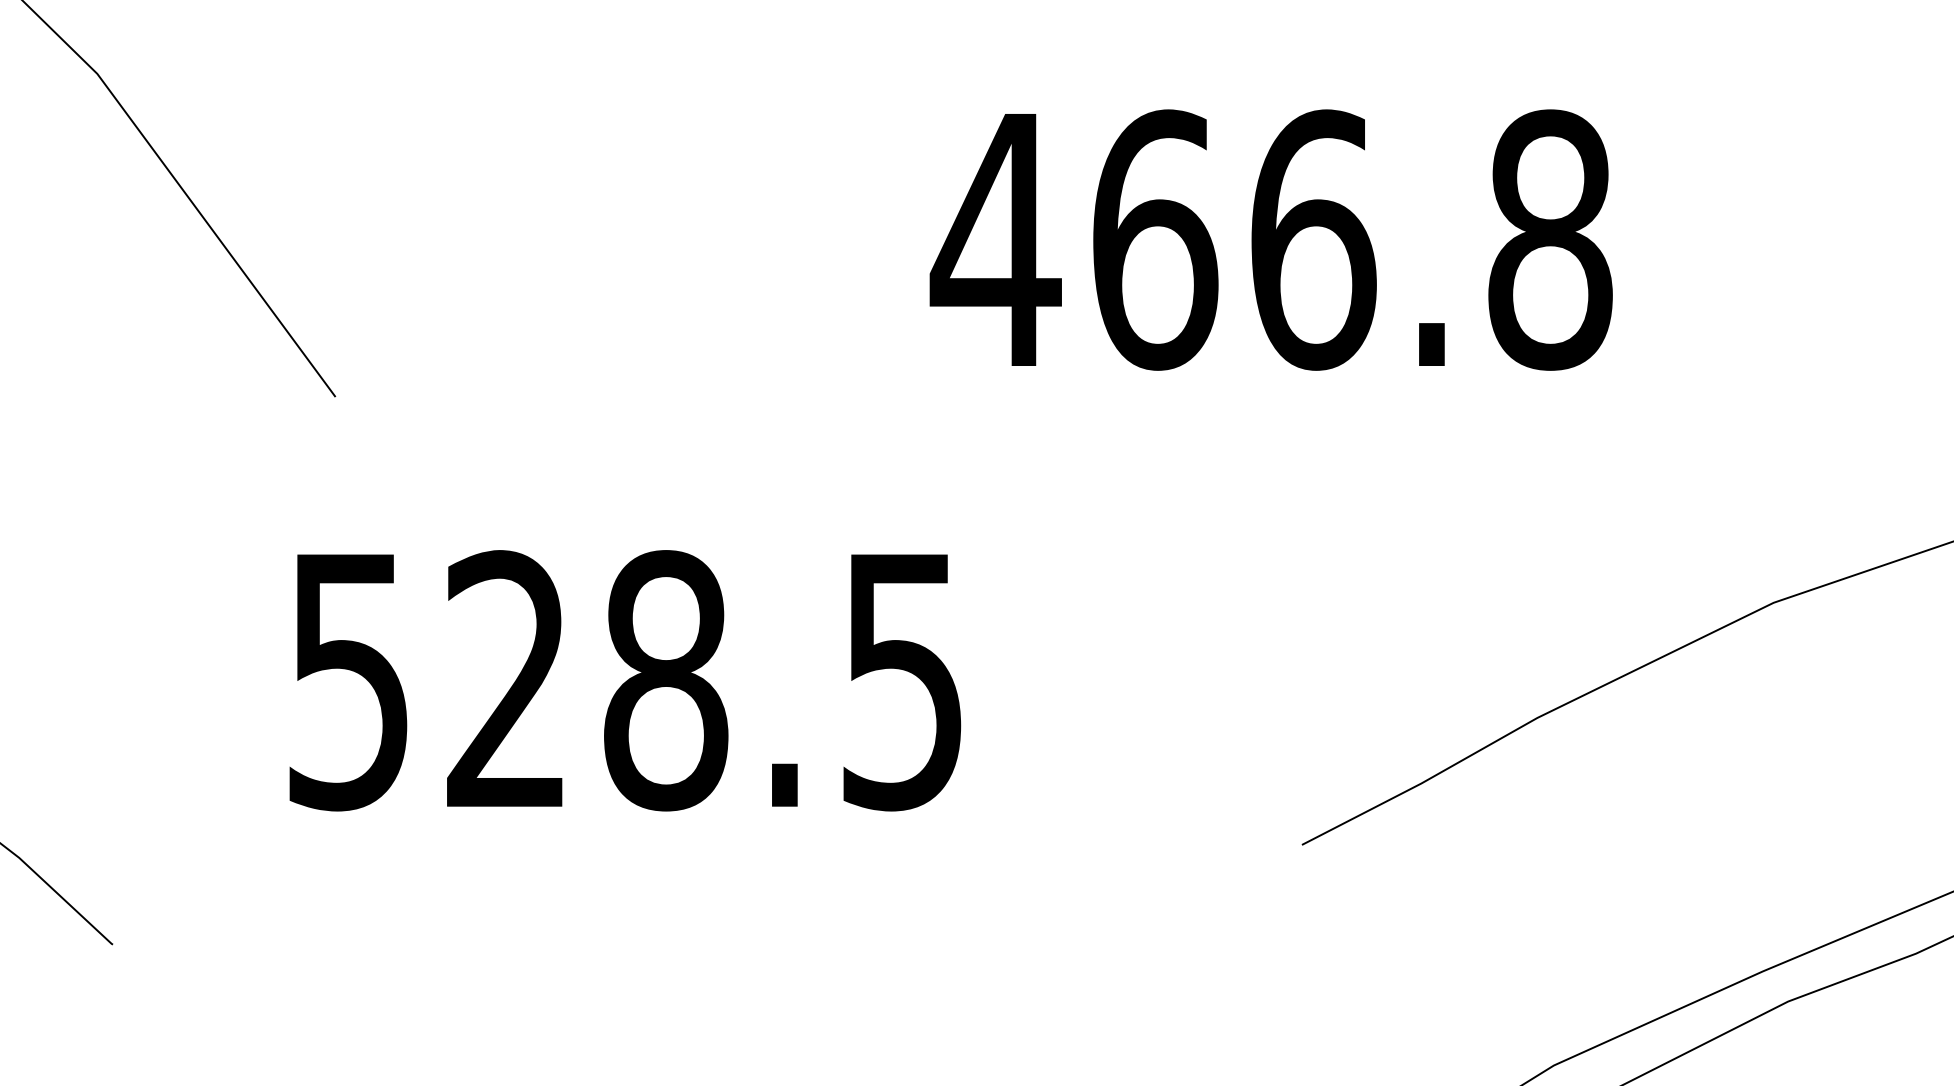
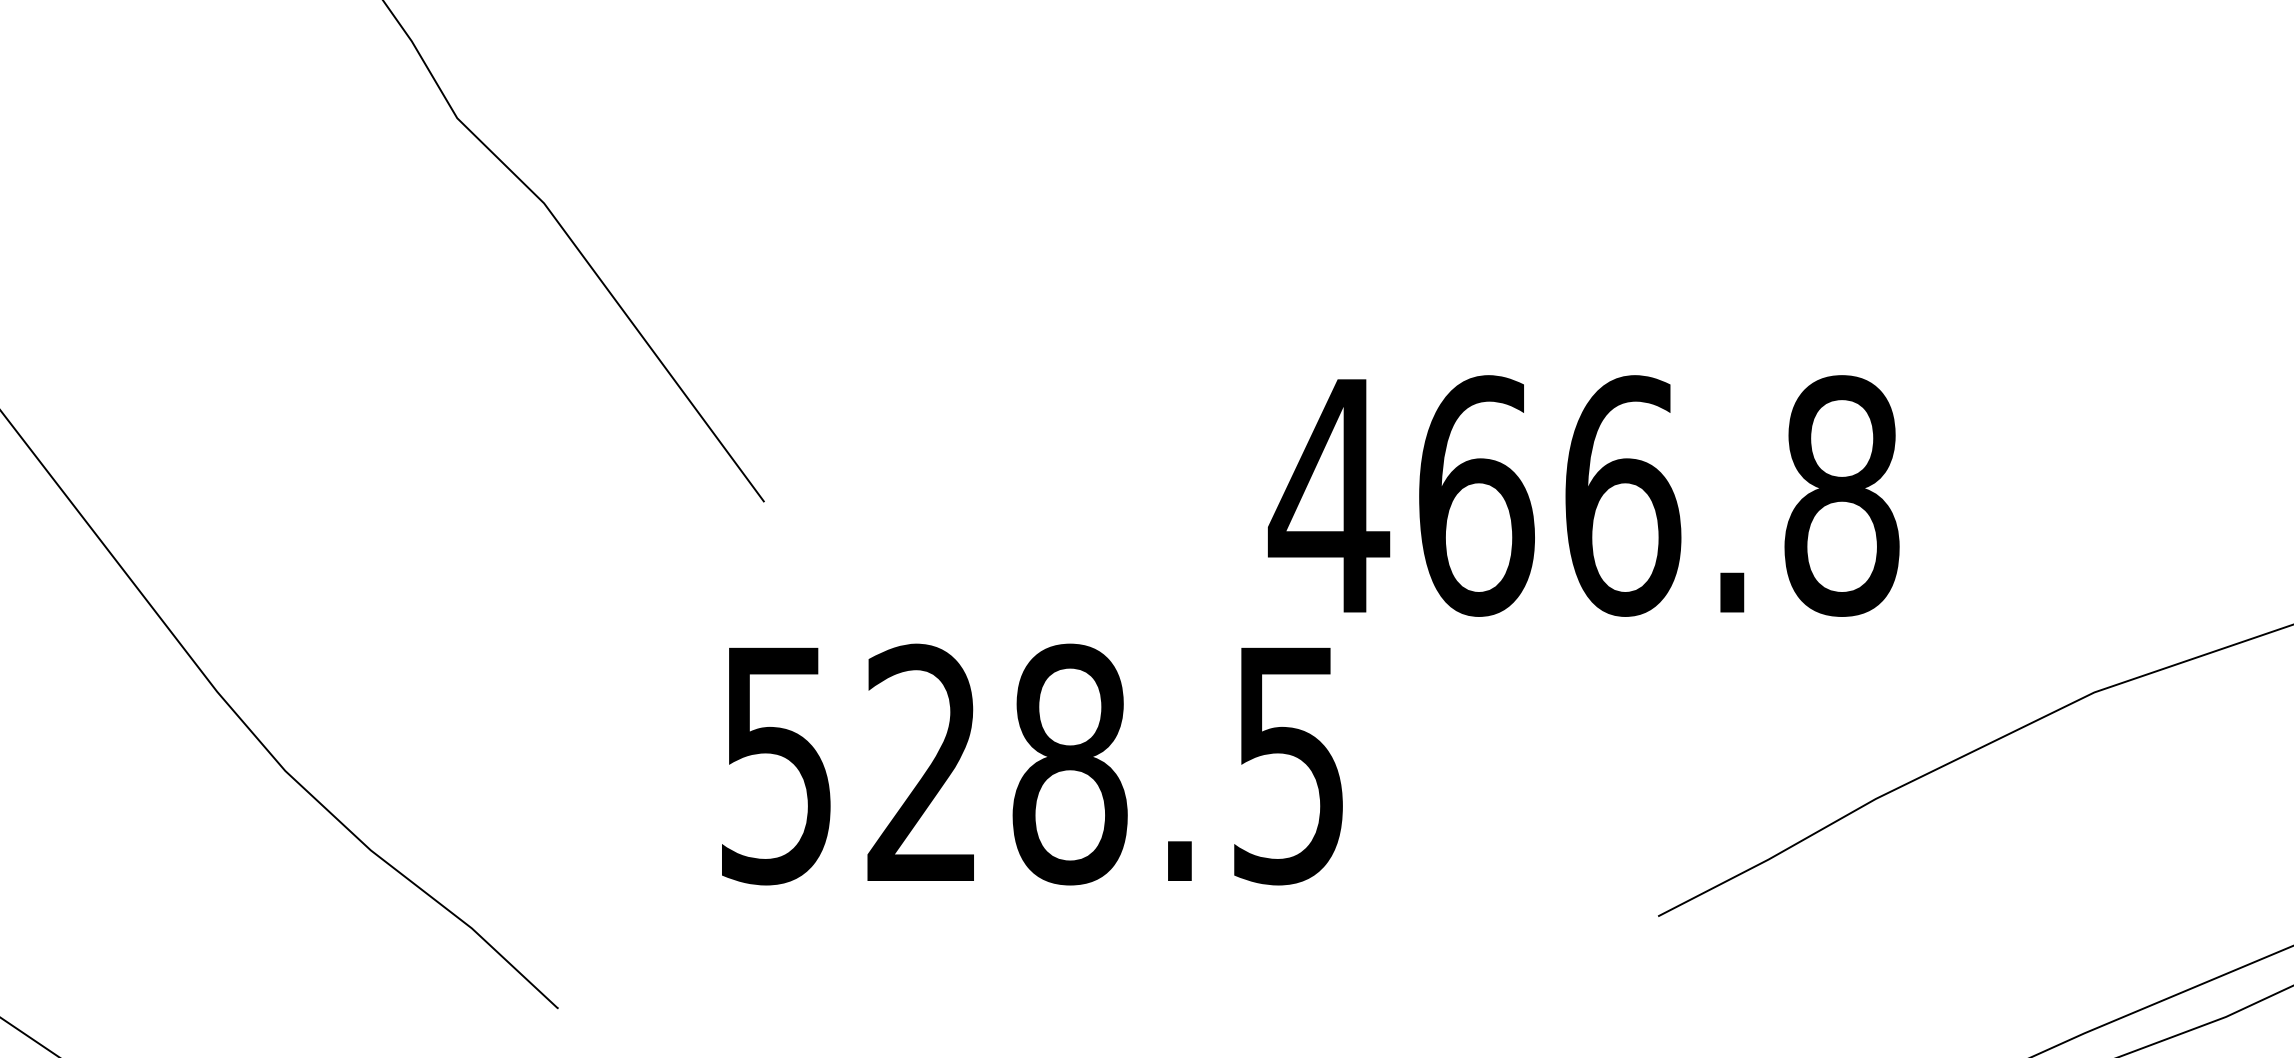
text: (1271, 239) -> (1583, 495), moved

